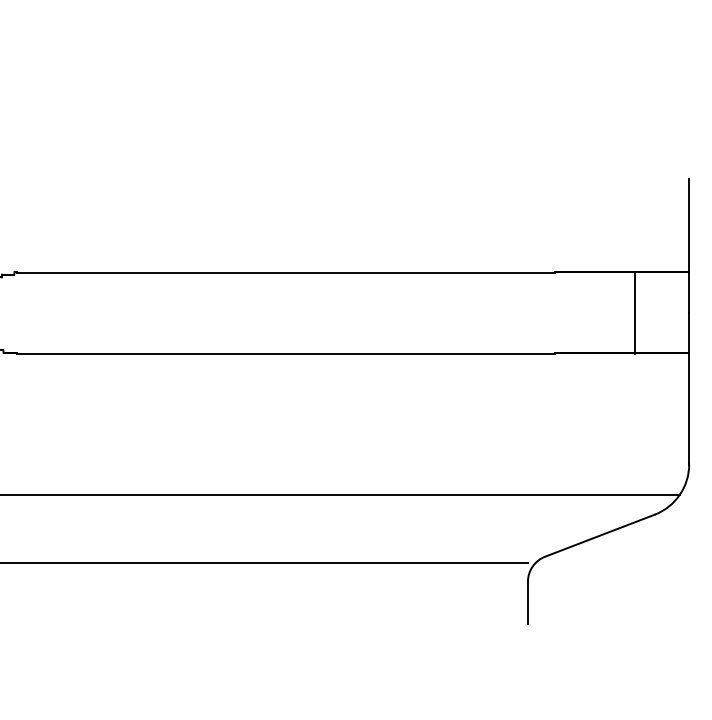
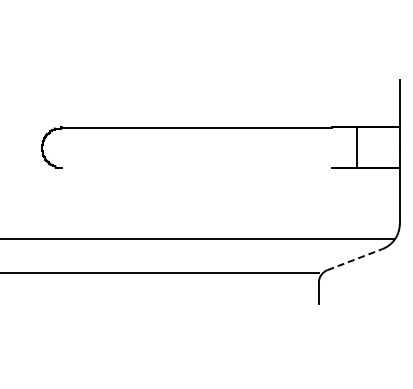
line: (634, 312) -> (356, 147), moved
line: (286, 354) -> (197, 168), removed
line: (600, 535) -> (355, 259), solid -> dashed

